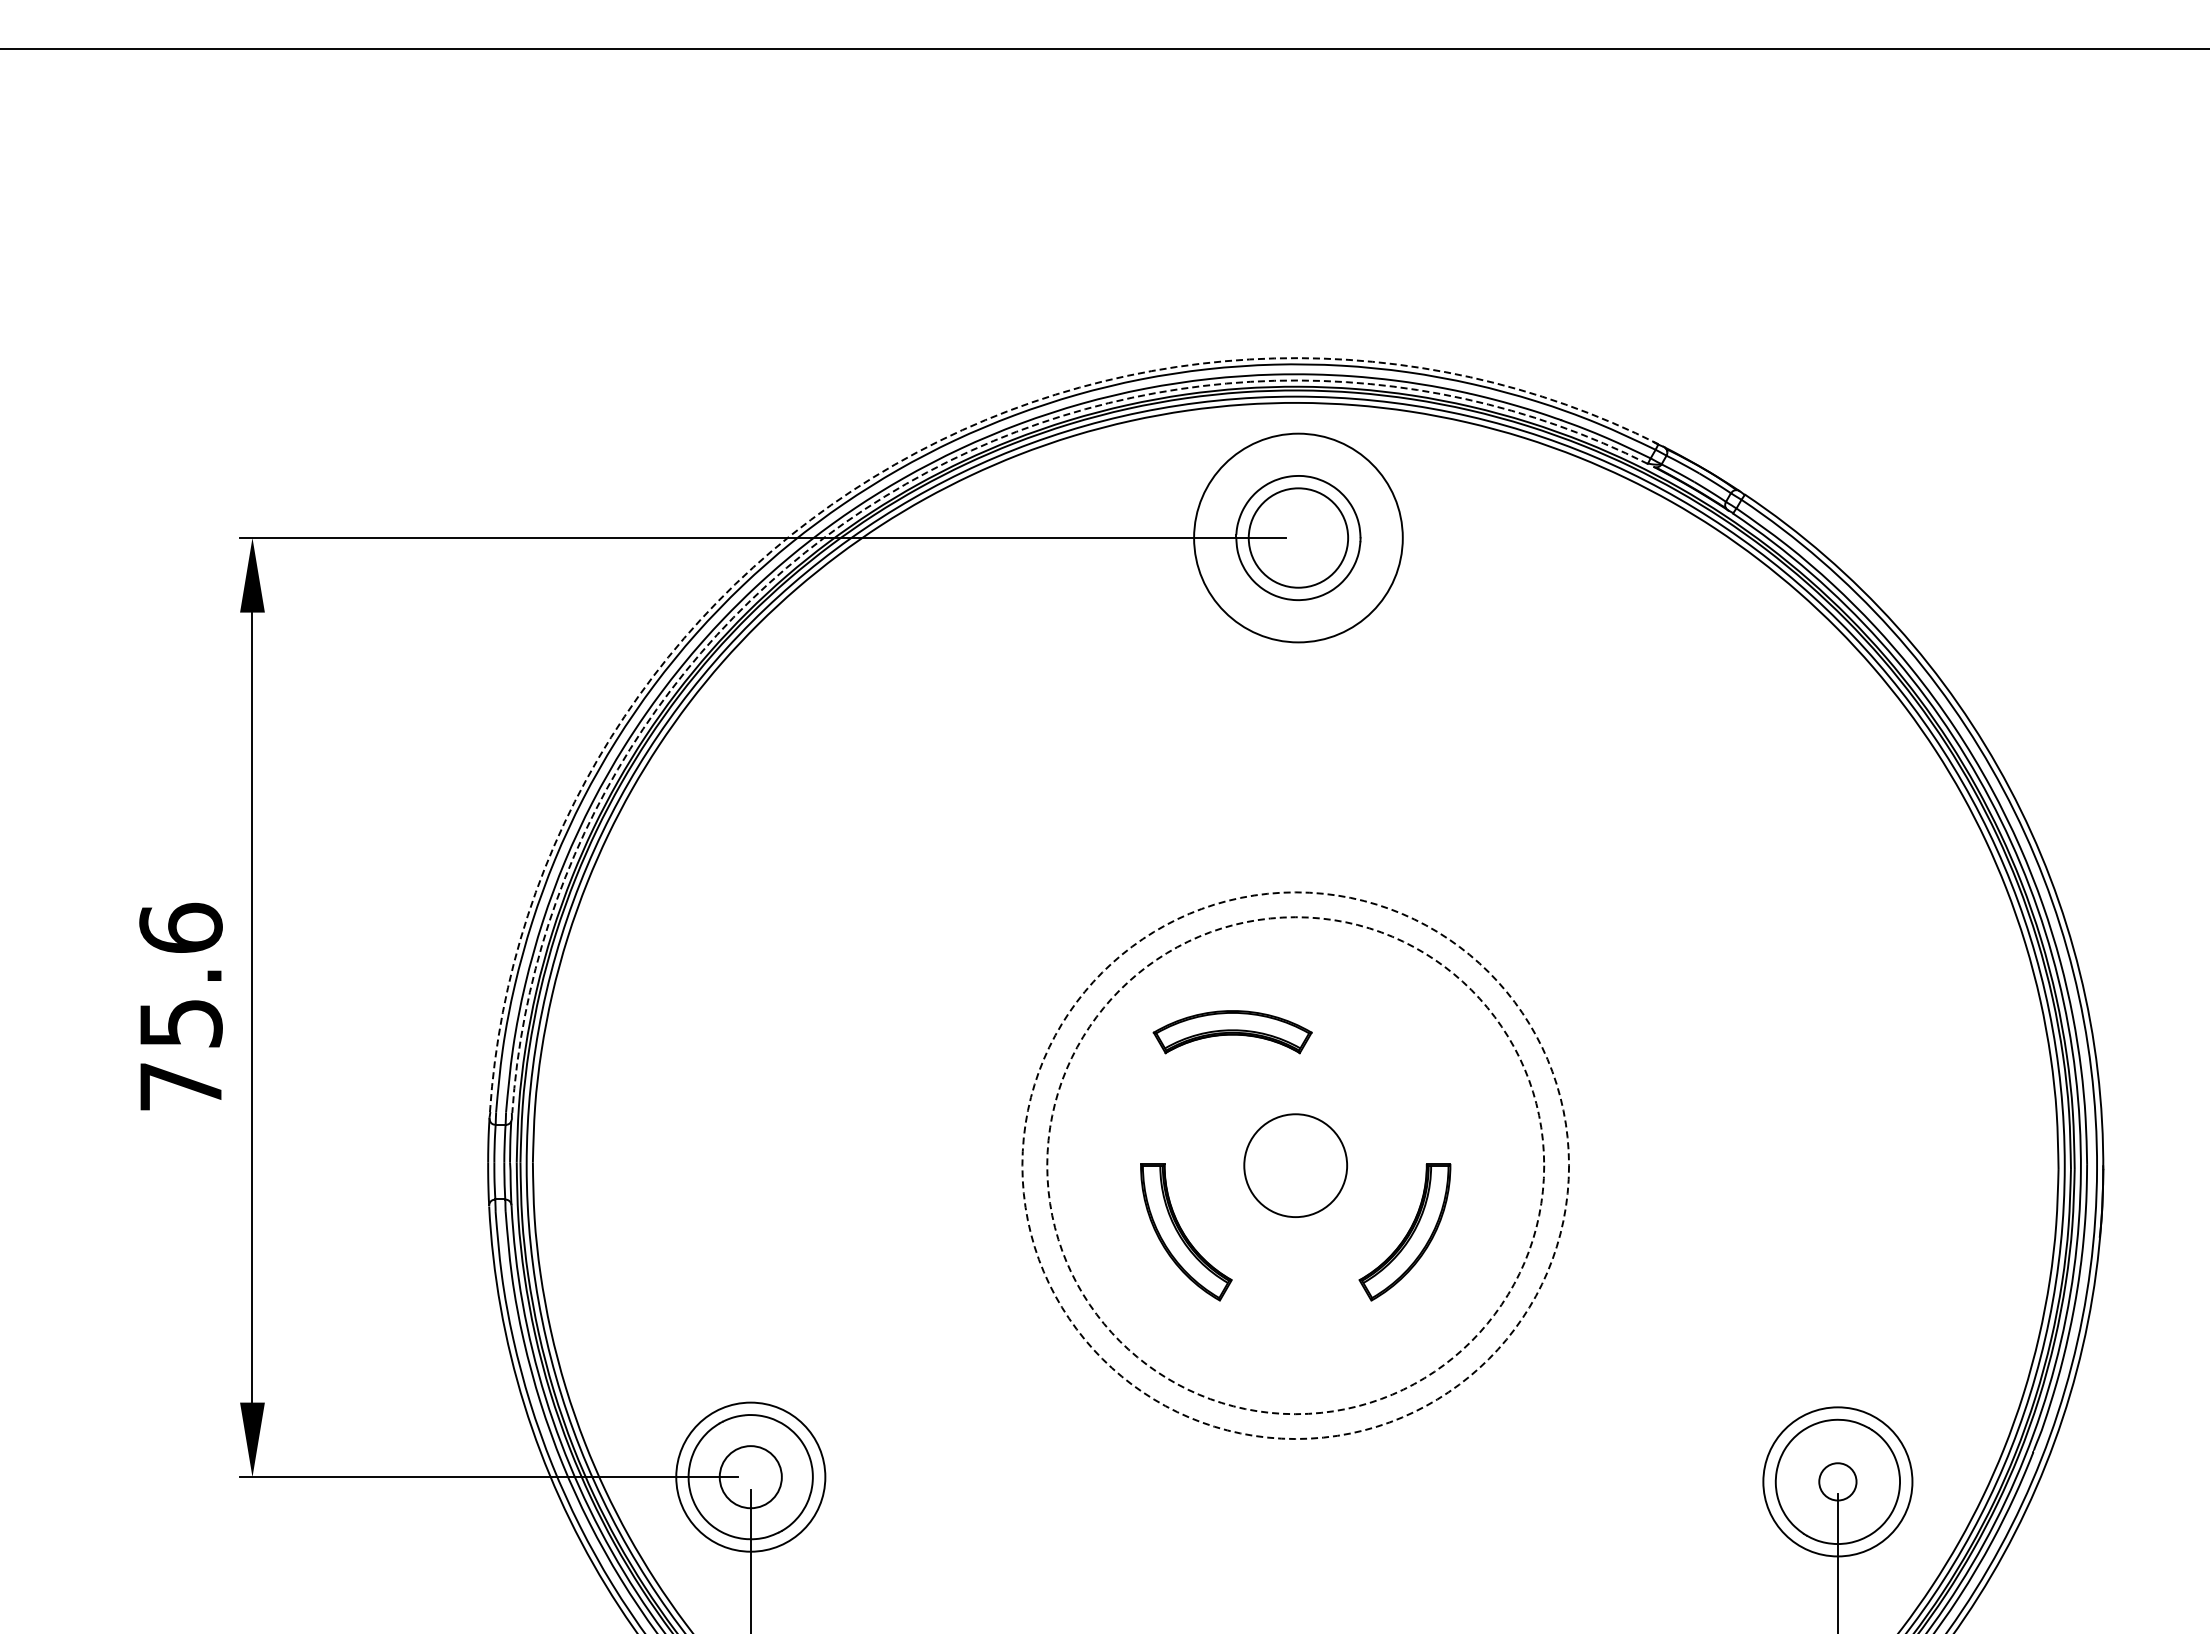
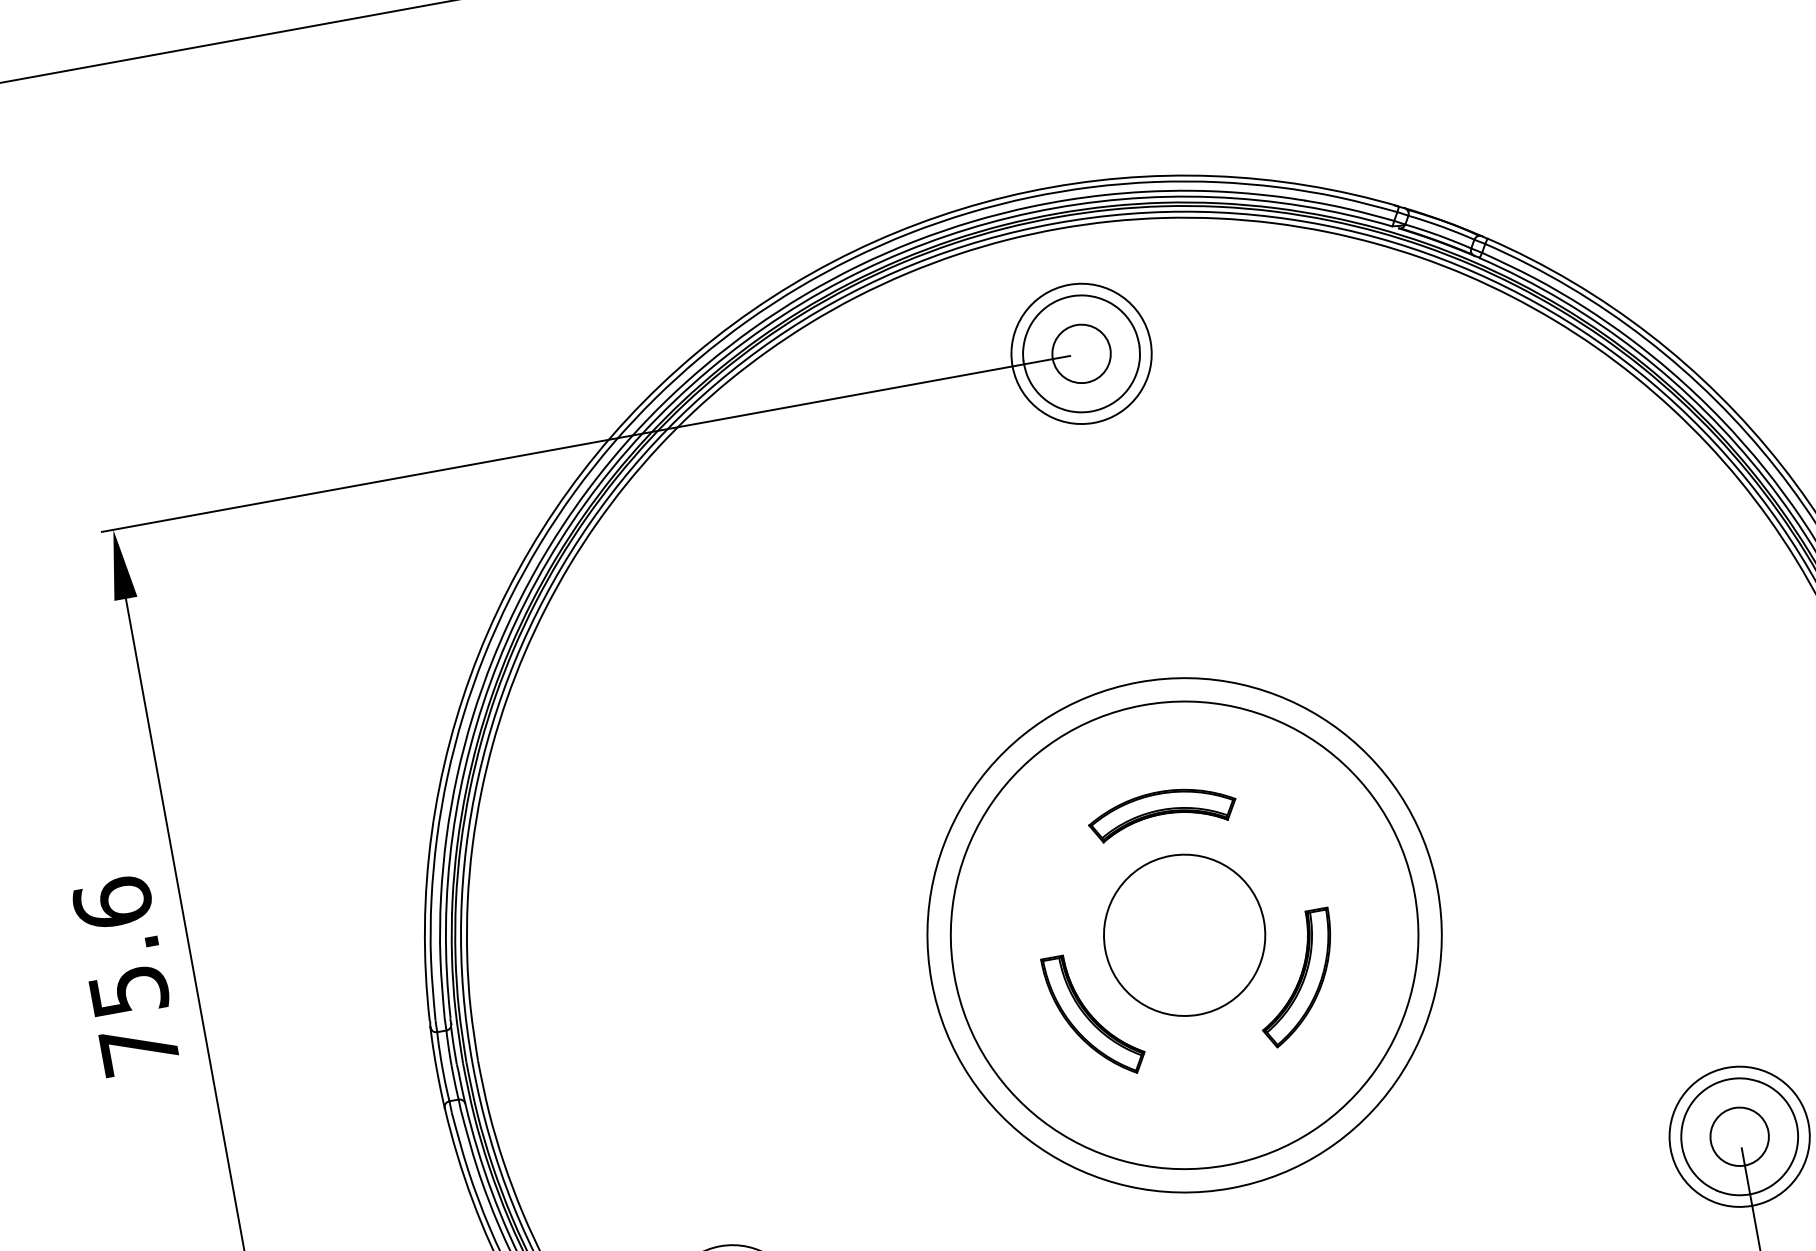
arc: (895, 464) -> (696, 353), dashed -> solid
arc: (906, 484) -> (709, 370), dashed -> solid
circle: (1298, 537) -> (1081, 353), size x0.62
circle: (1298, 537) -> (1081, 353), size x0.71
part: (1232, 1032) -> (1162, 812), moved
circle: (1295, 1165) -> (1184, 935), dashed -> solid
circle: (1295, 1165) -> (1184, 935), dashed -> solid
circle: (1295, 1165) -> (1184, 935), size x1.67
circle: (1837, 1481) -> (1739, 1136), size x1.67

